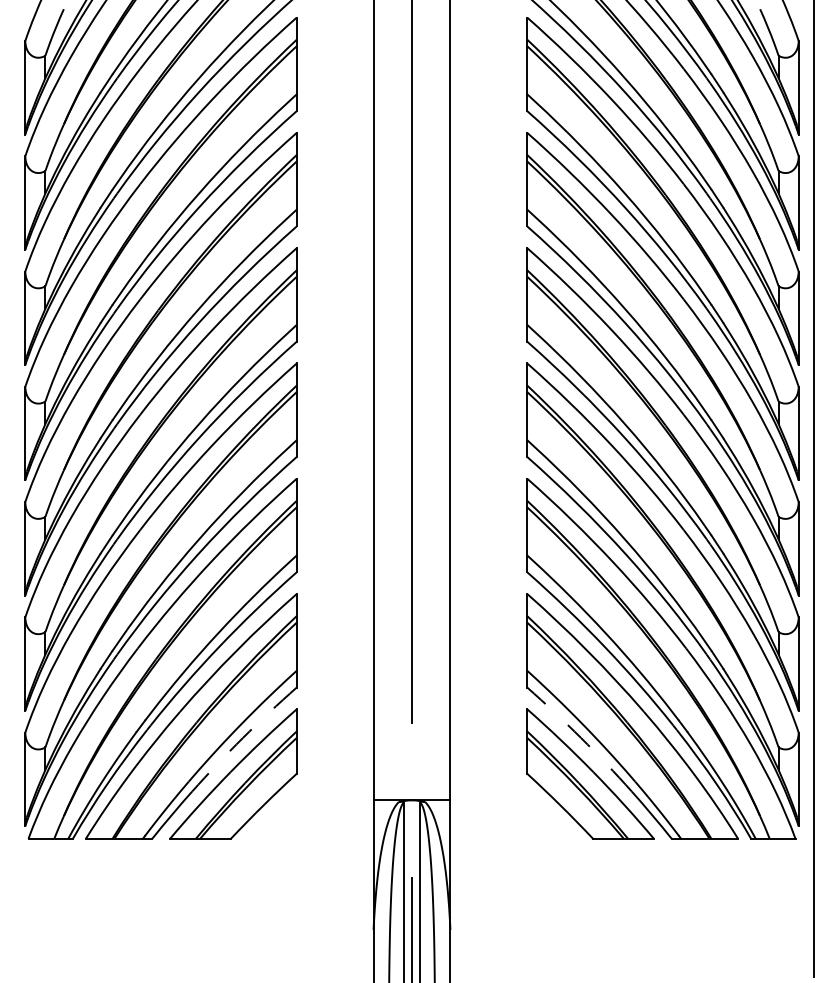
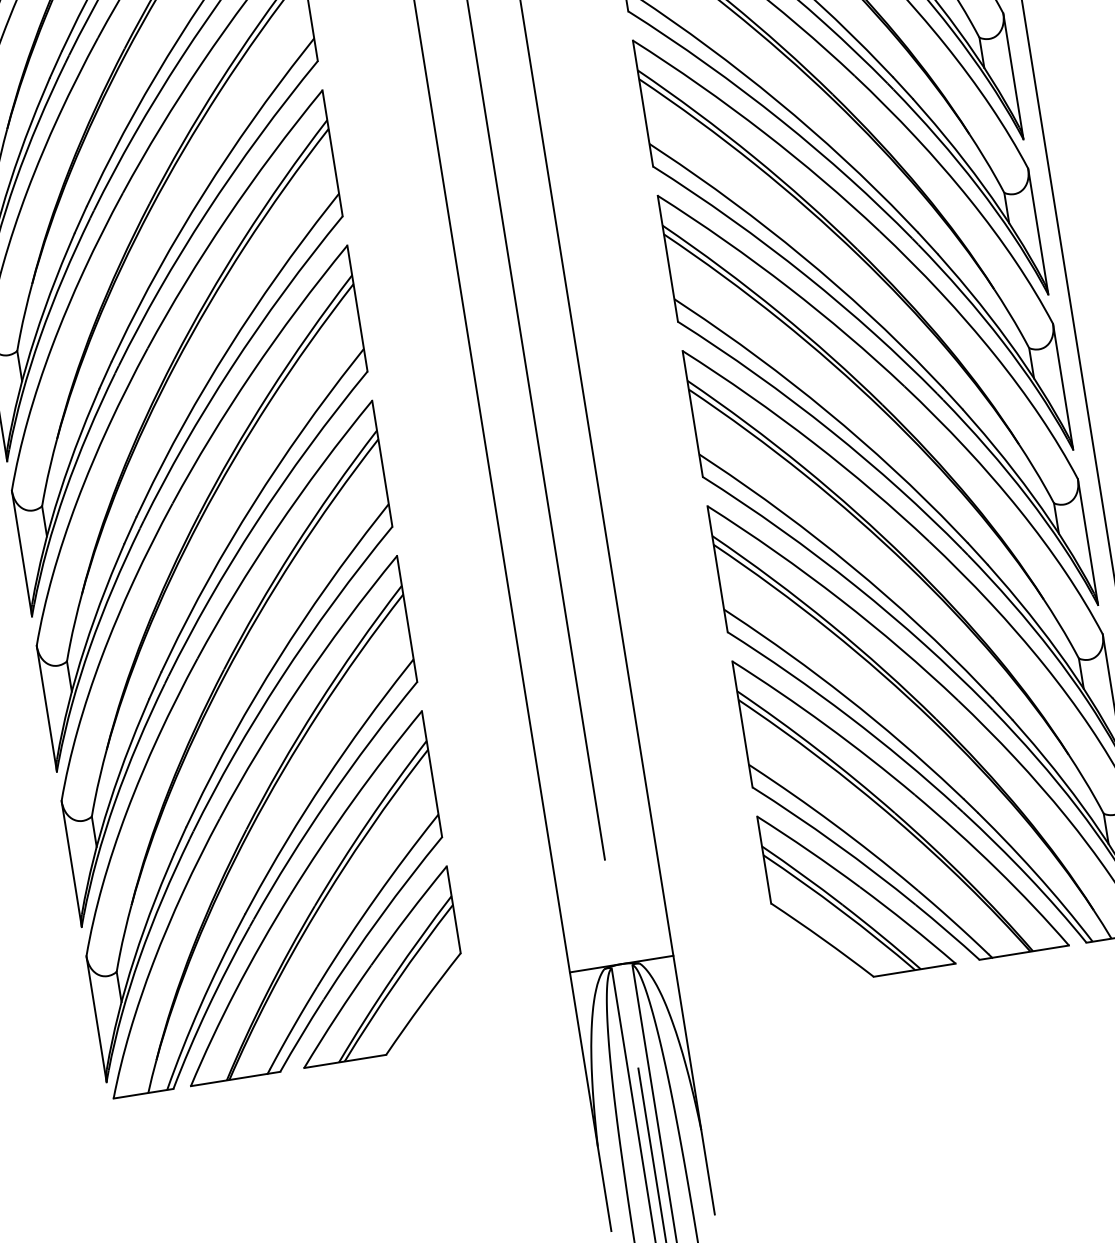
arc: (242, 738) -> (380, 917), dashed -> solid
arc: (581, 738) -> (836, 844), dashed -> solid

